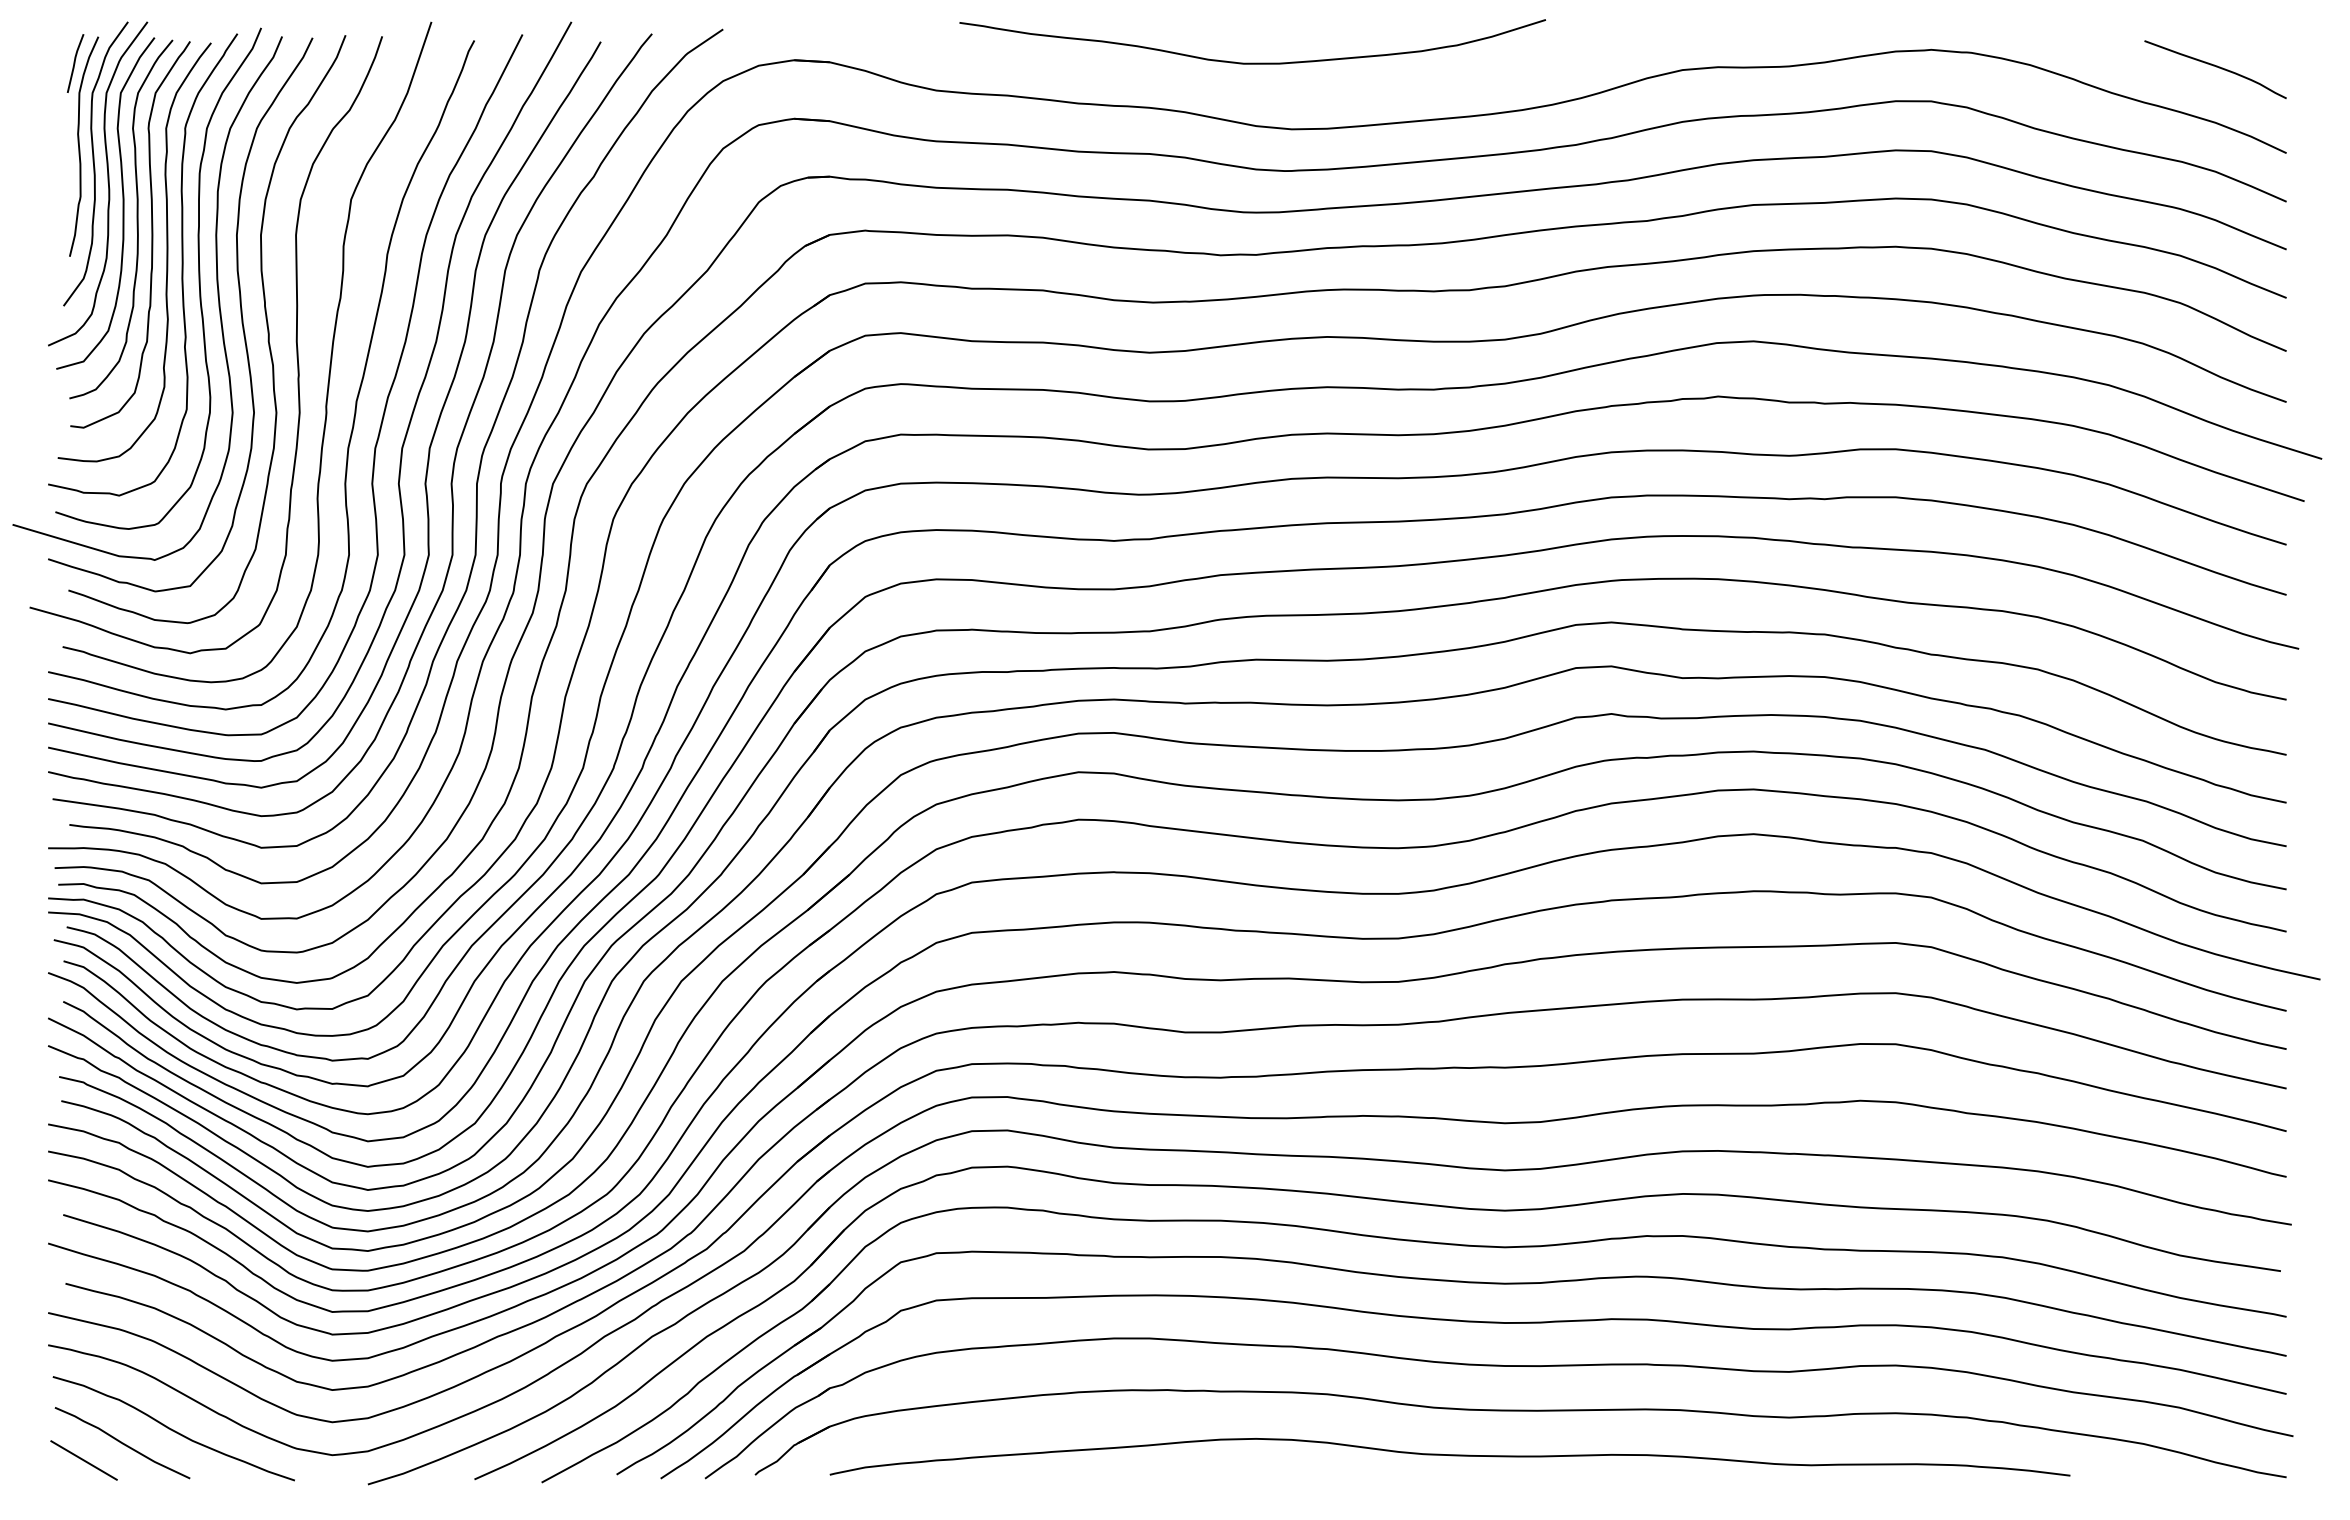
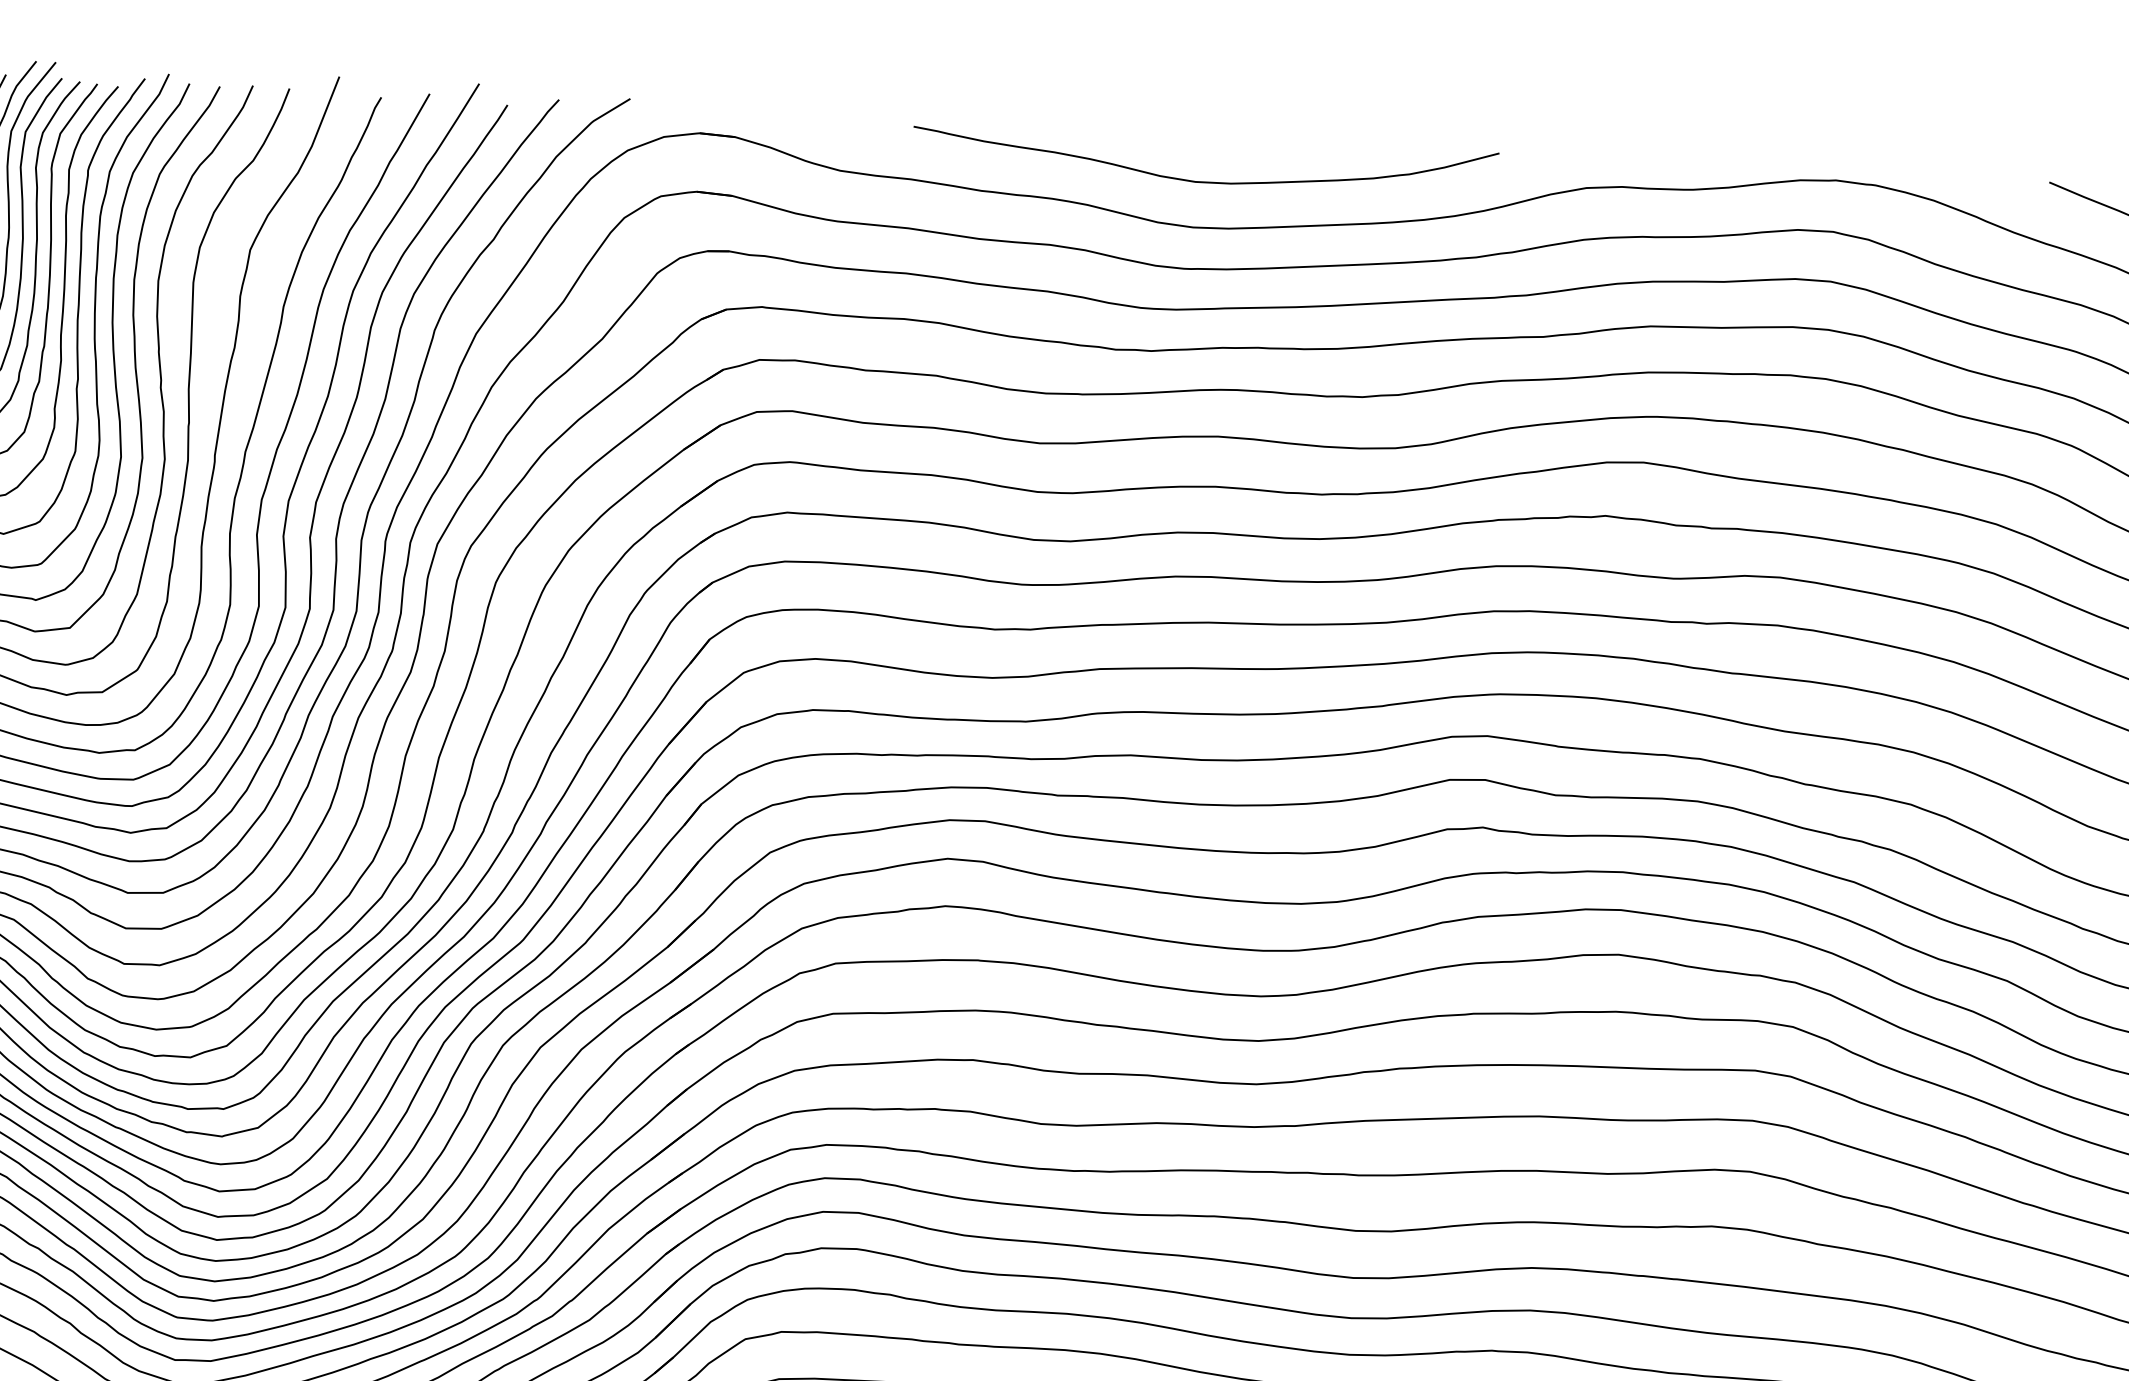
curve: (1252, 62) -> (1204, 181), moved

